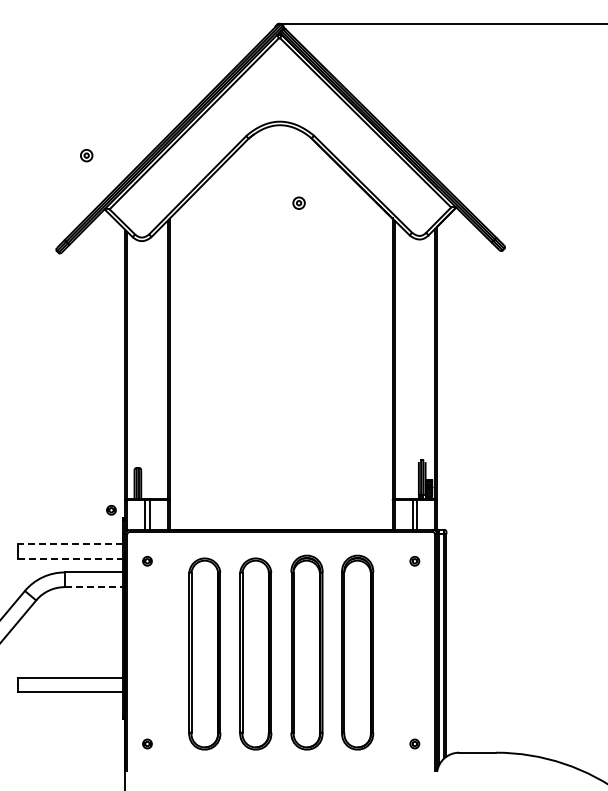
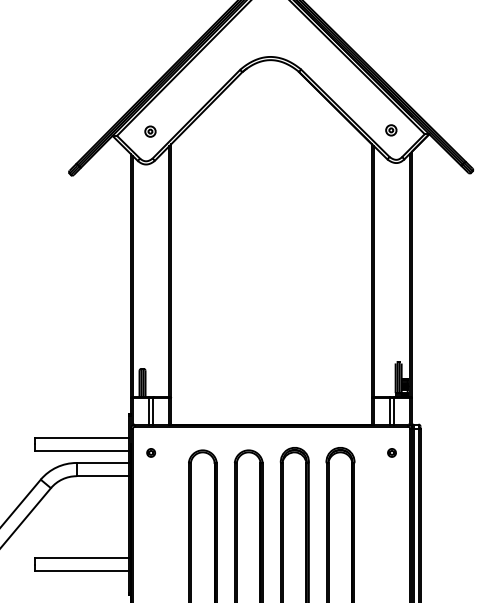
part: (86, 155) -> (150, 131), moved
part: (298, 202) -> (390, 129), moved
part: (111, 510) -> (118, 407), removed
line: (70, 544) -> (81, 437), dashed -> solid
line: (71, 558) -> (82, 450), dashed -> solid
line: (94, 587) -> (103, 476), dashed -> solid

